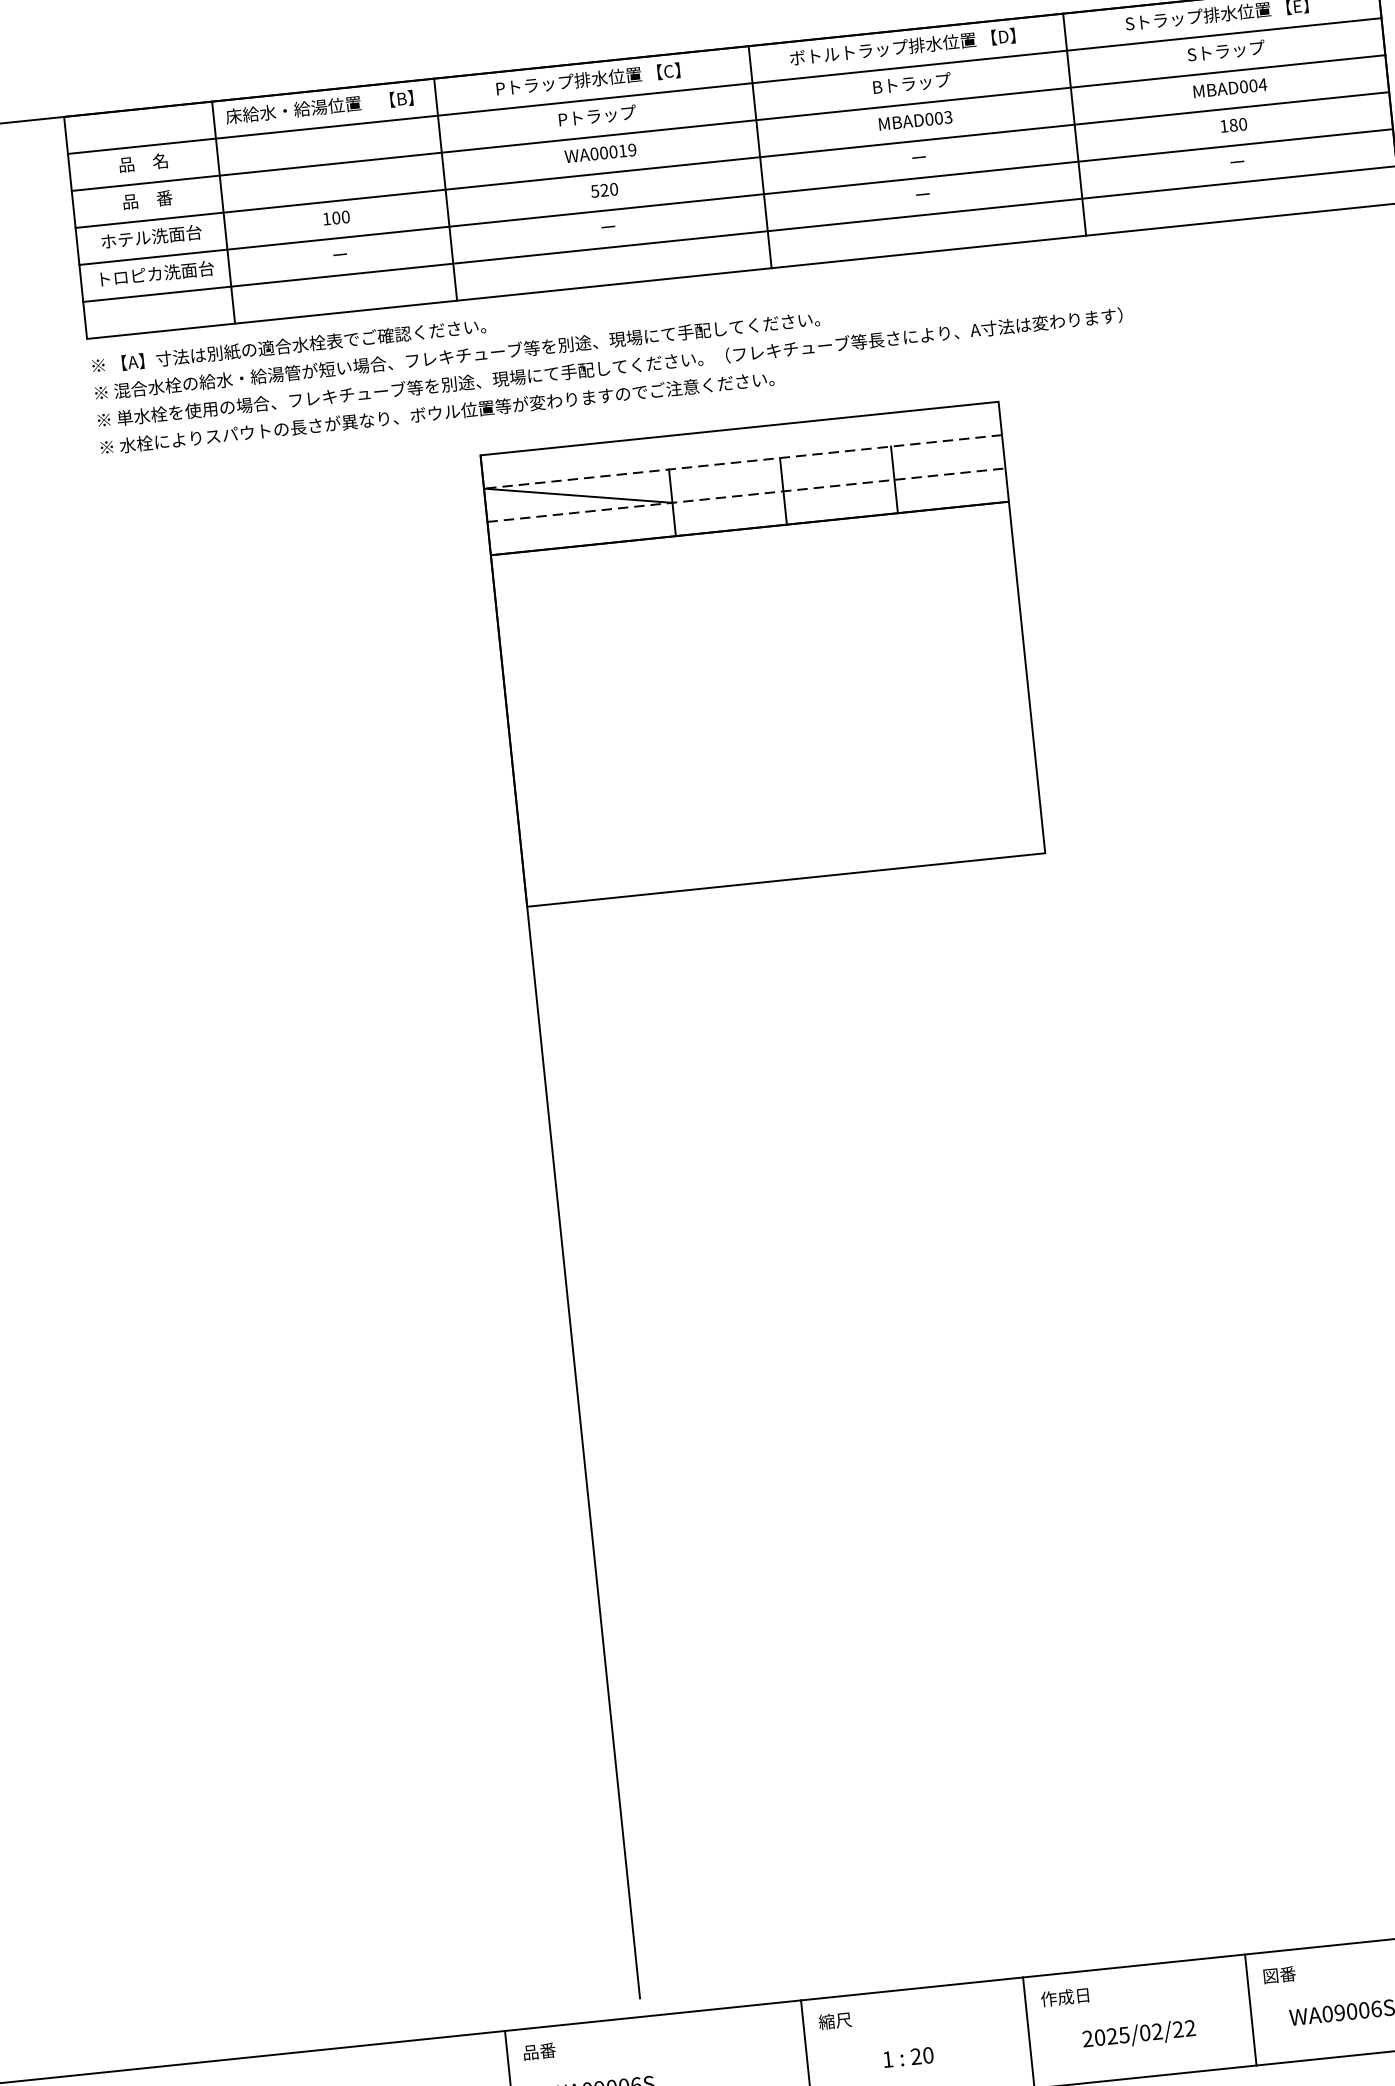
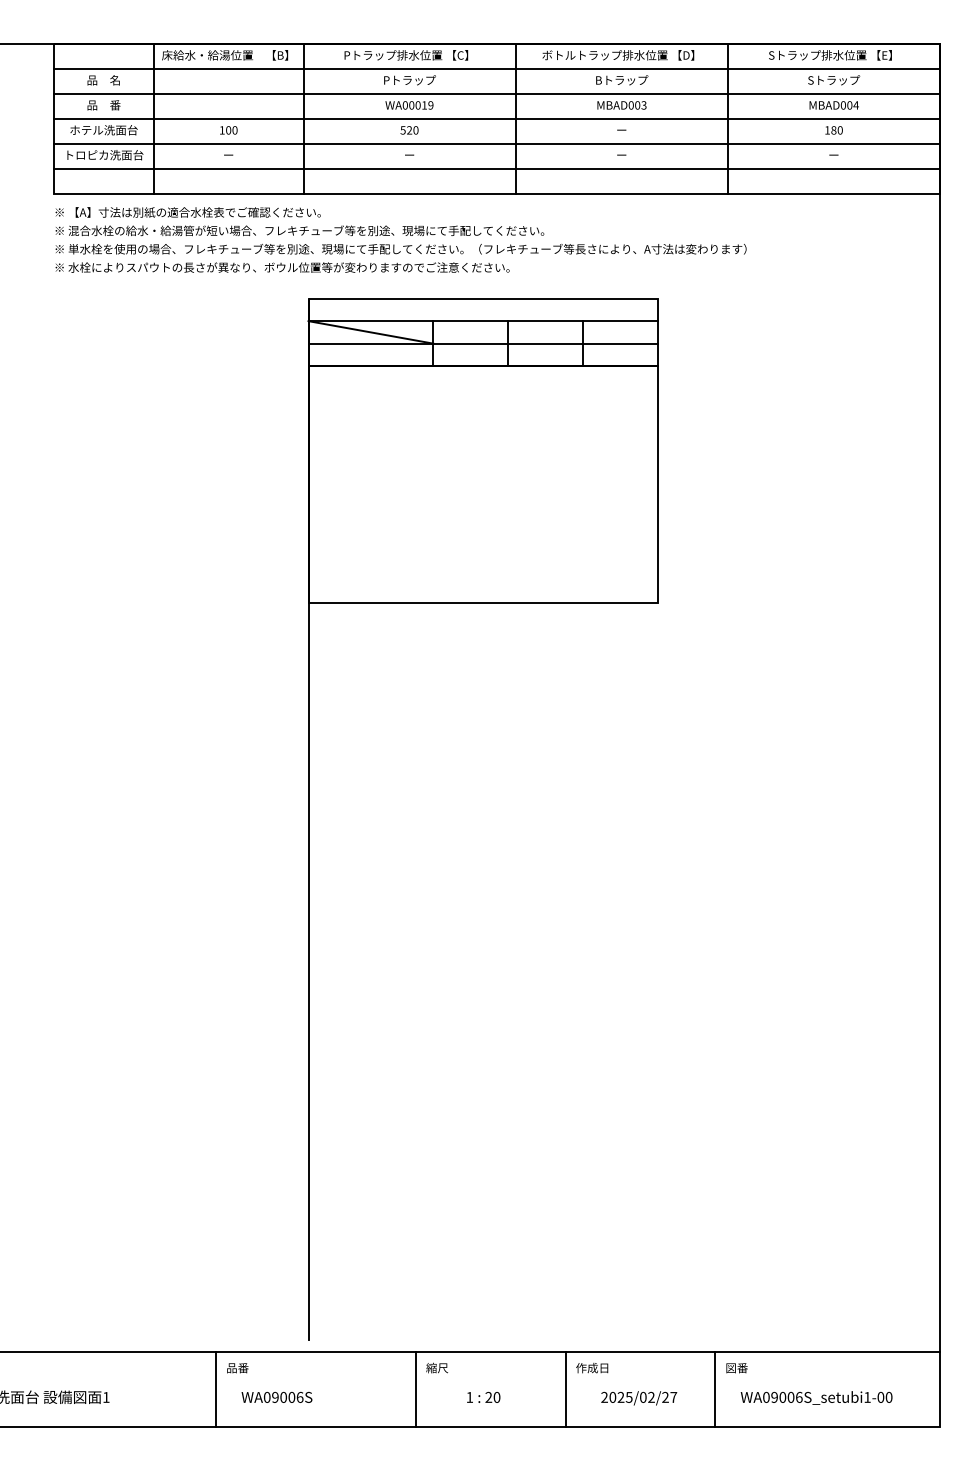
line: (743, 462) -> (483, 321), dashed -> solid
line: (746, 494) -> (483, 343), dashed -> solid
text: (1189, 2026) -> (673, 1396), 2025/02/22 -> 2025/02/27

